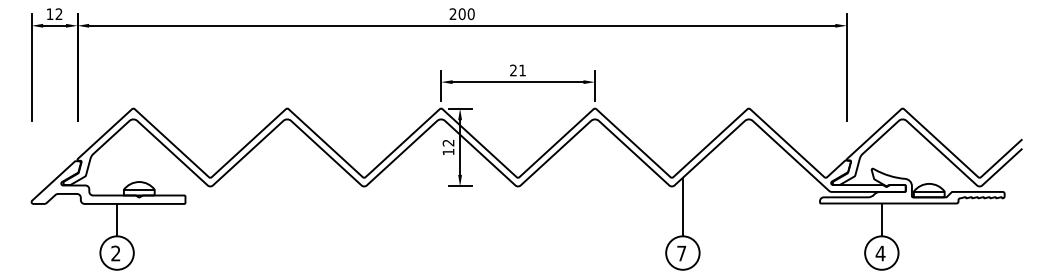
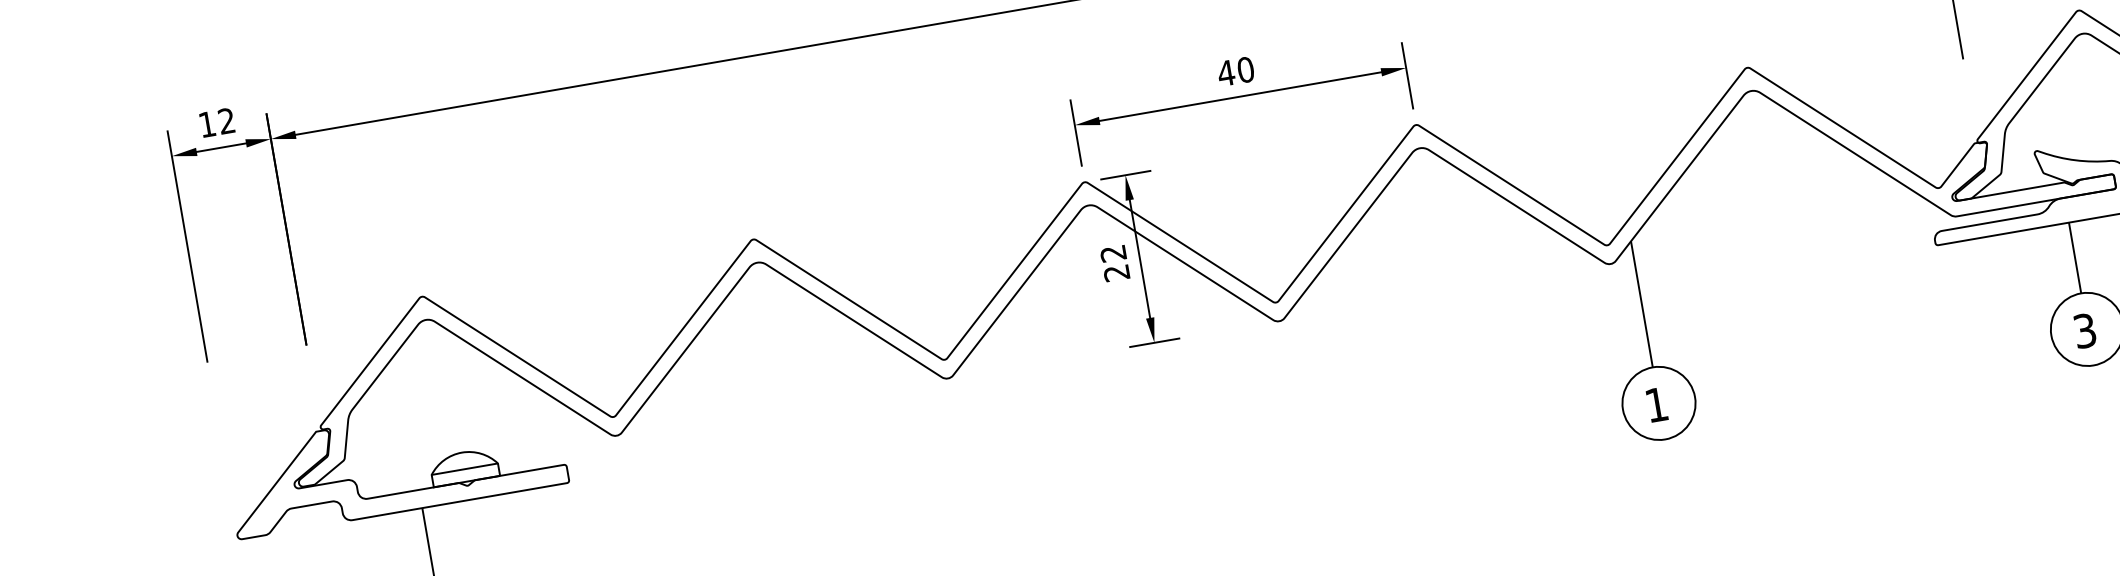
text: (517, 70) -> (1234, 71), 21 -> 40
text: (448, 151) -> (1116, 271), 12 -> 22
text: (681, 253) -> (1656, 404), 7 -> 1
text: (880, 253) -> (2084, 330), 4 -> 3

